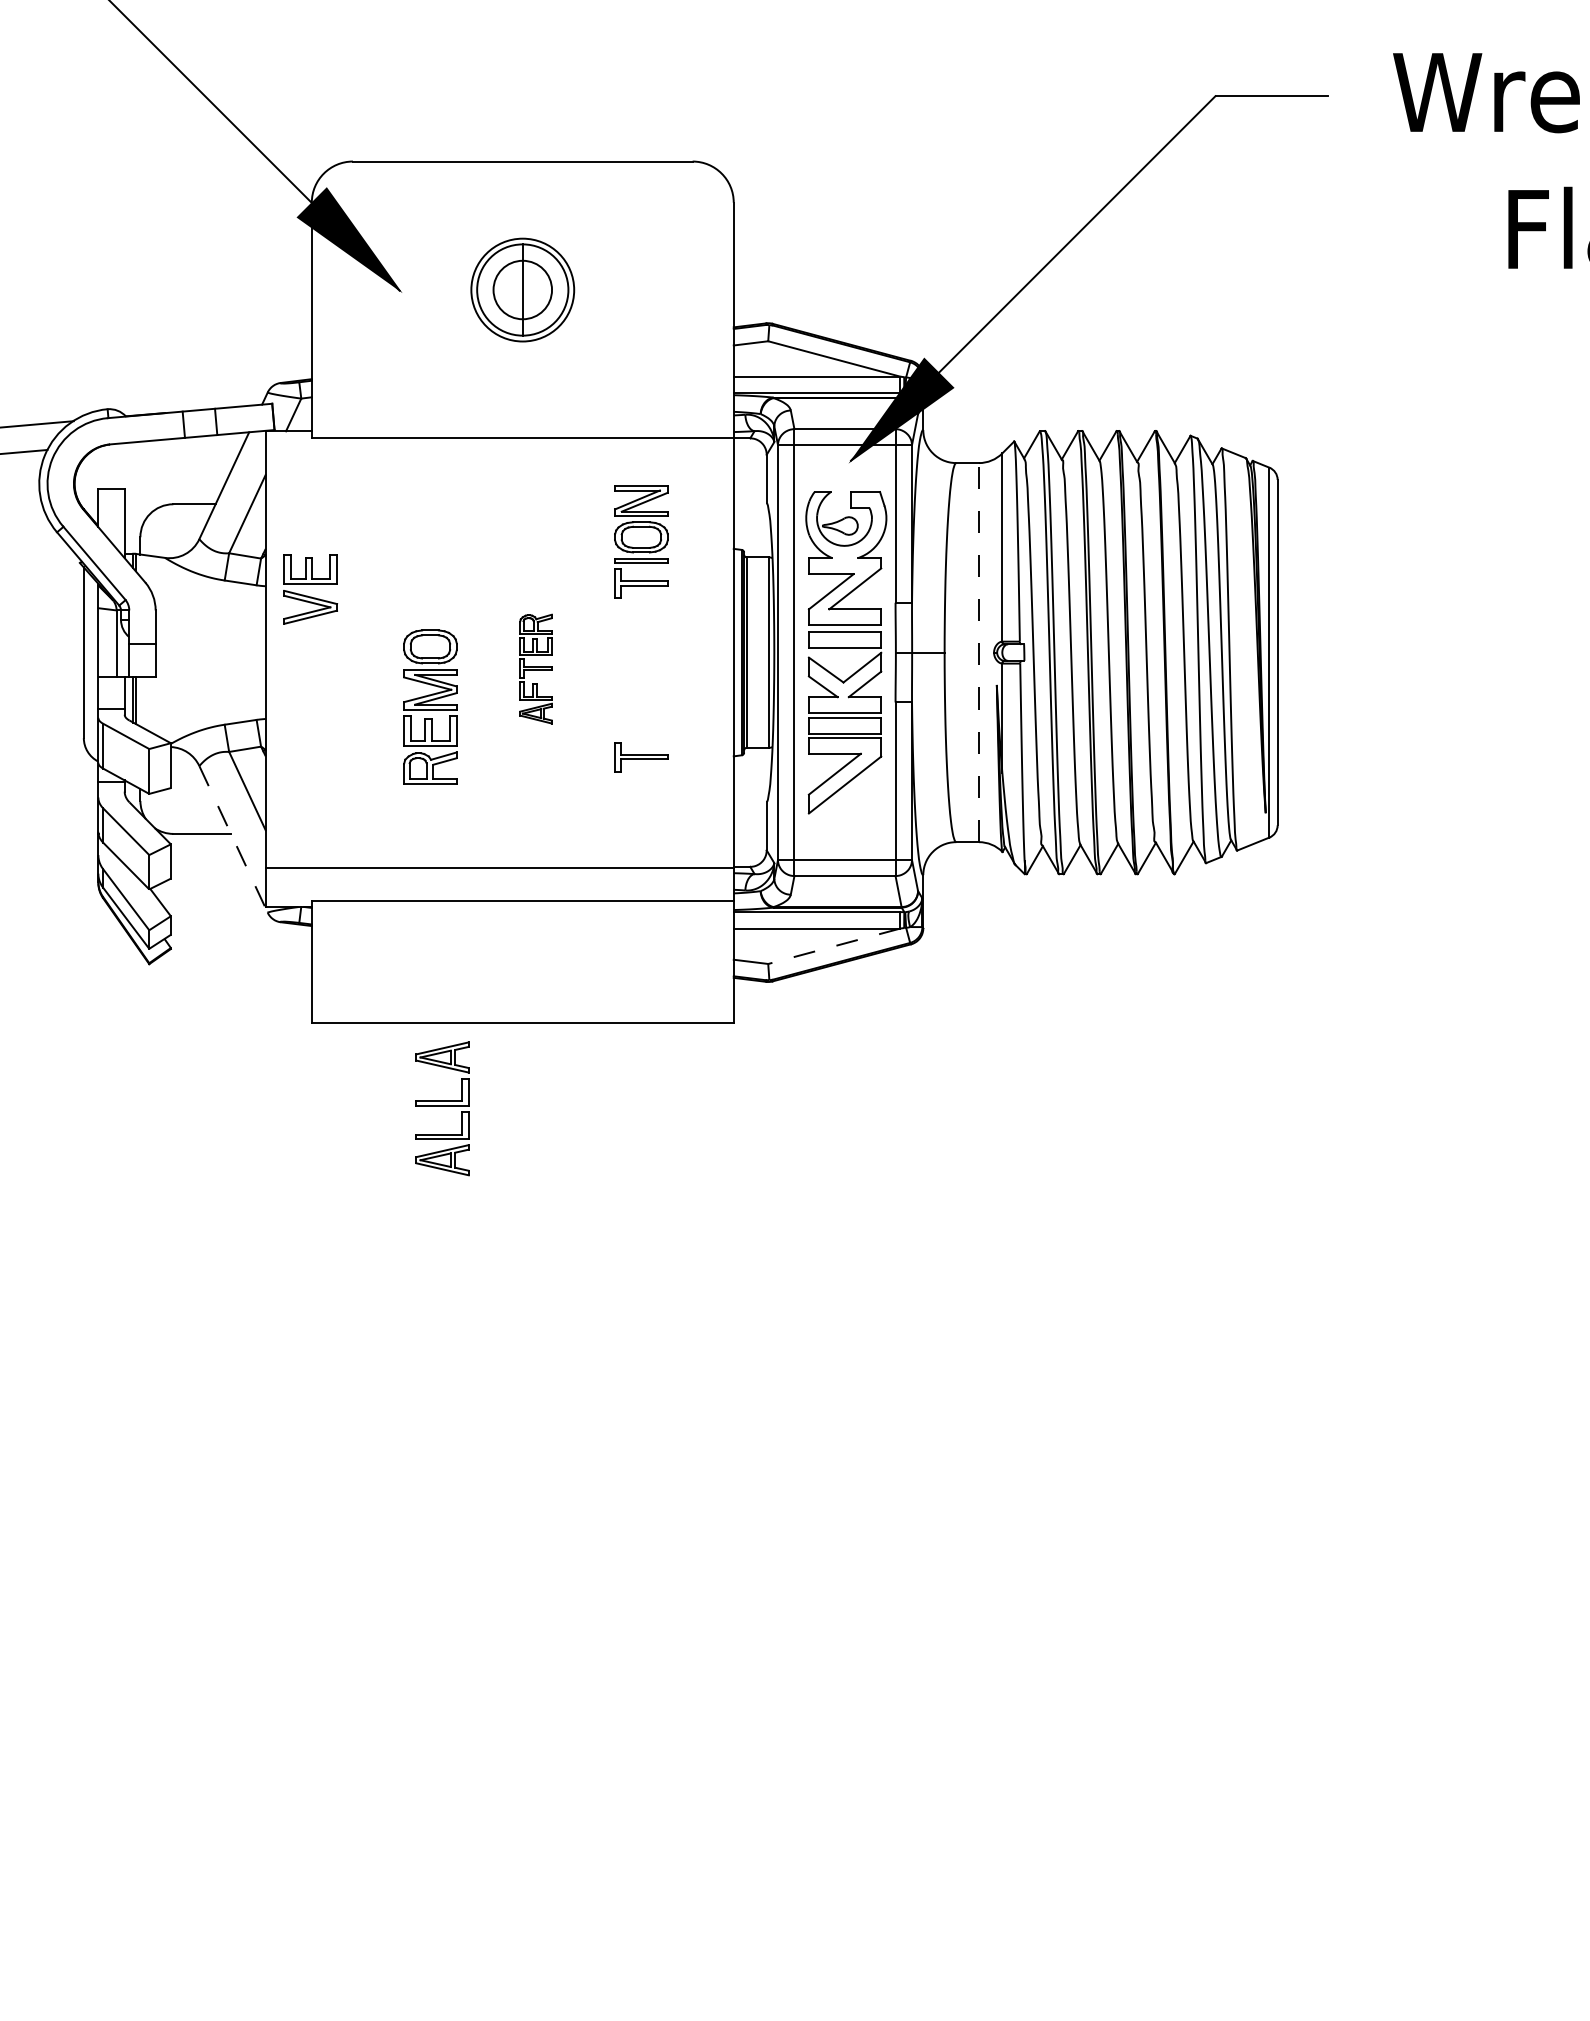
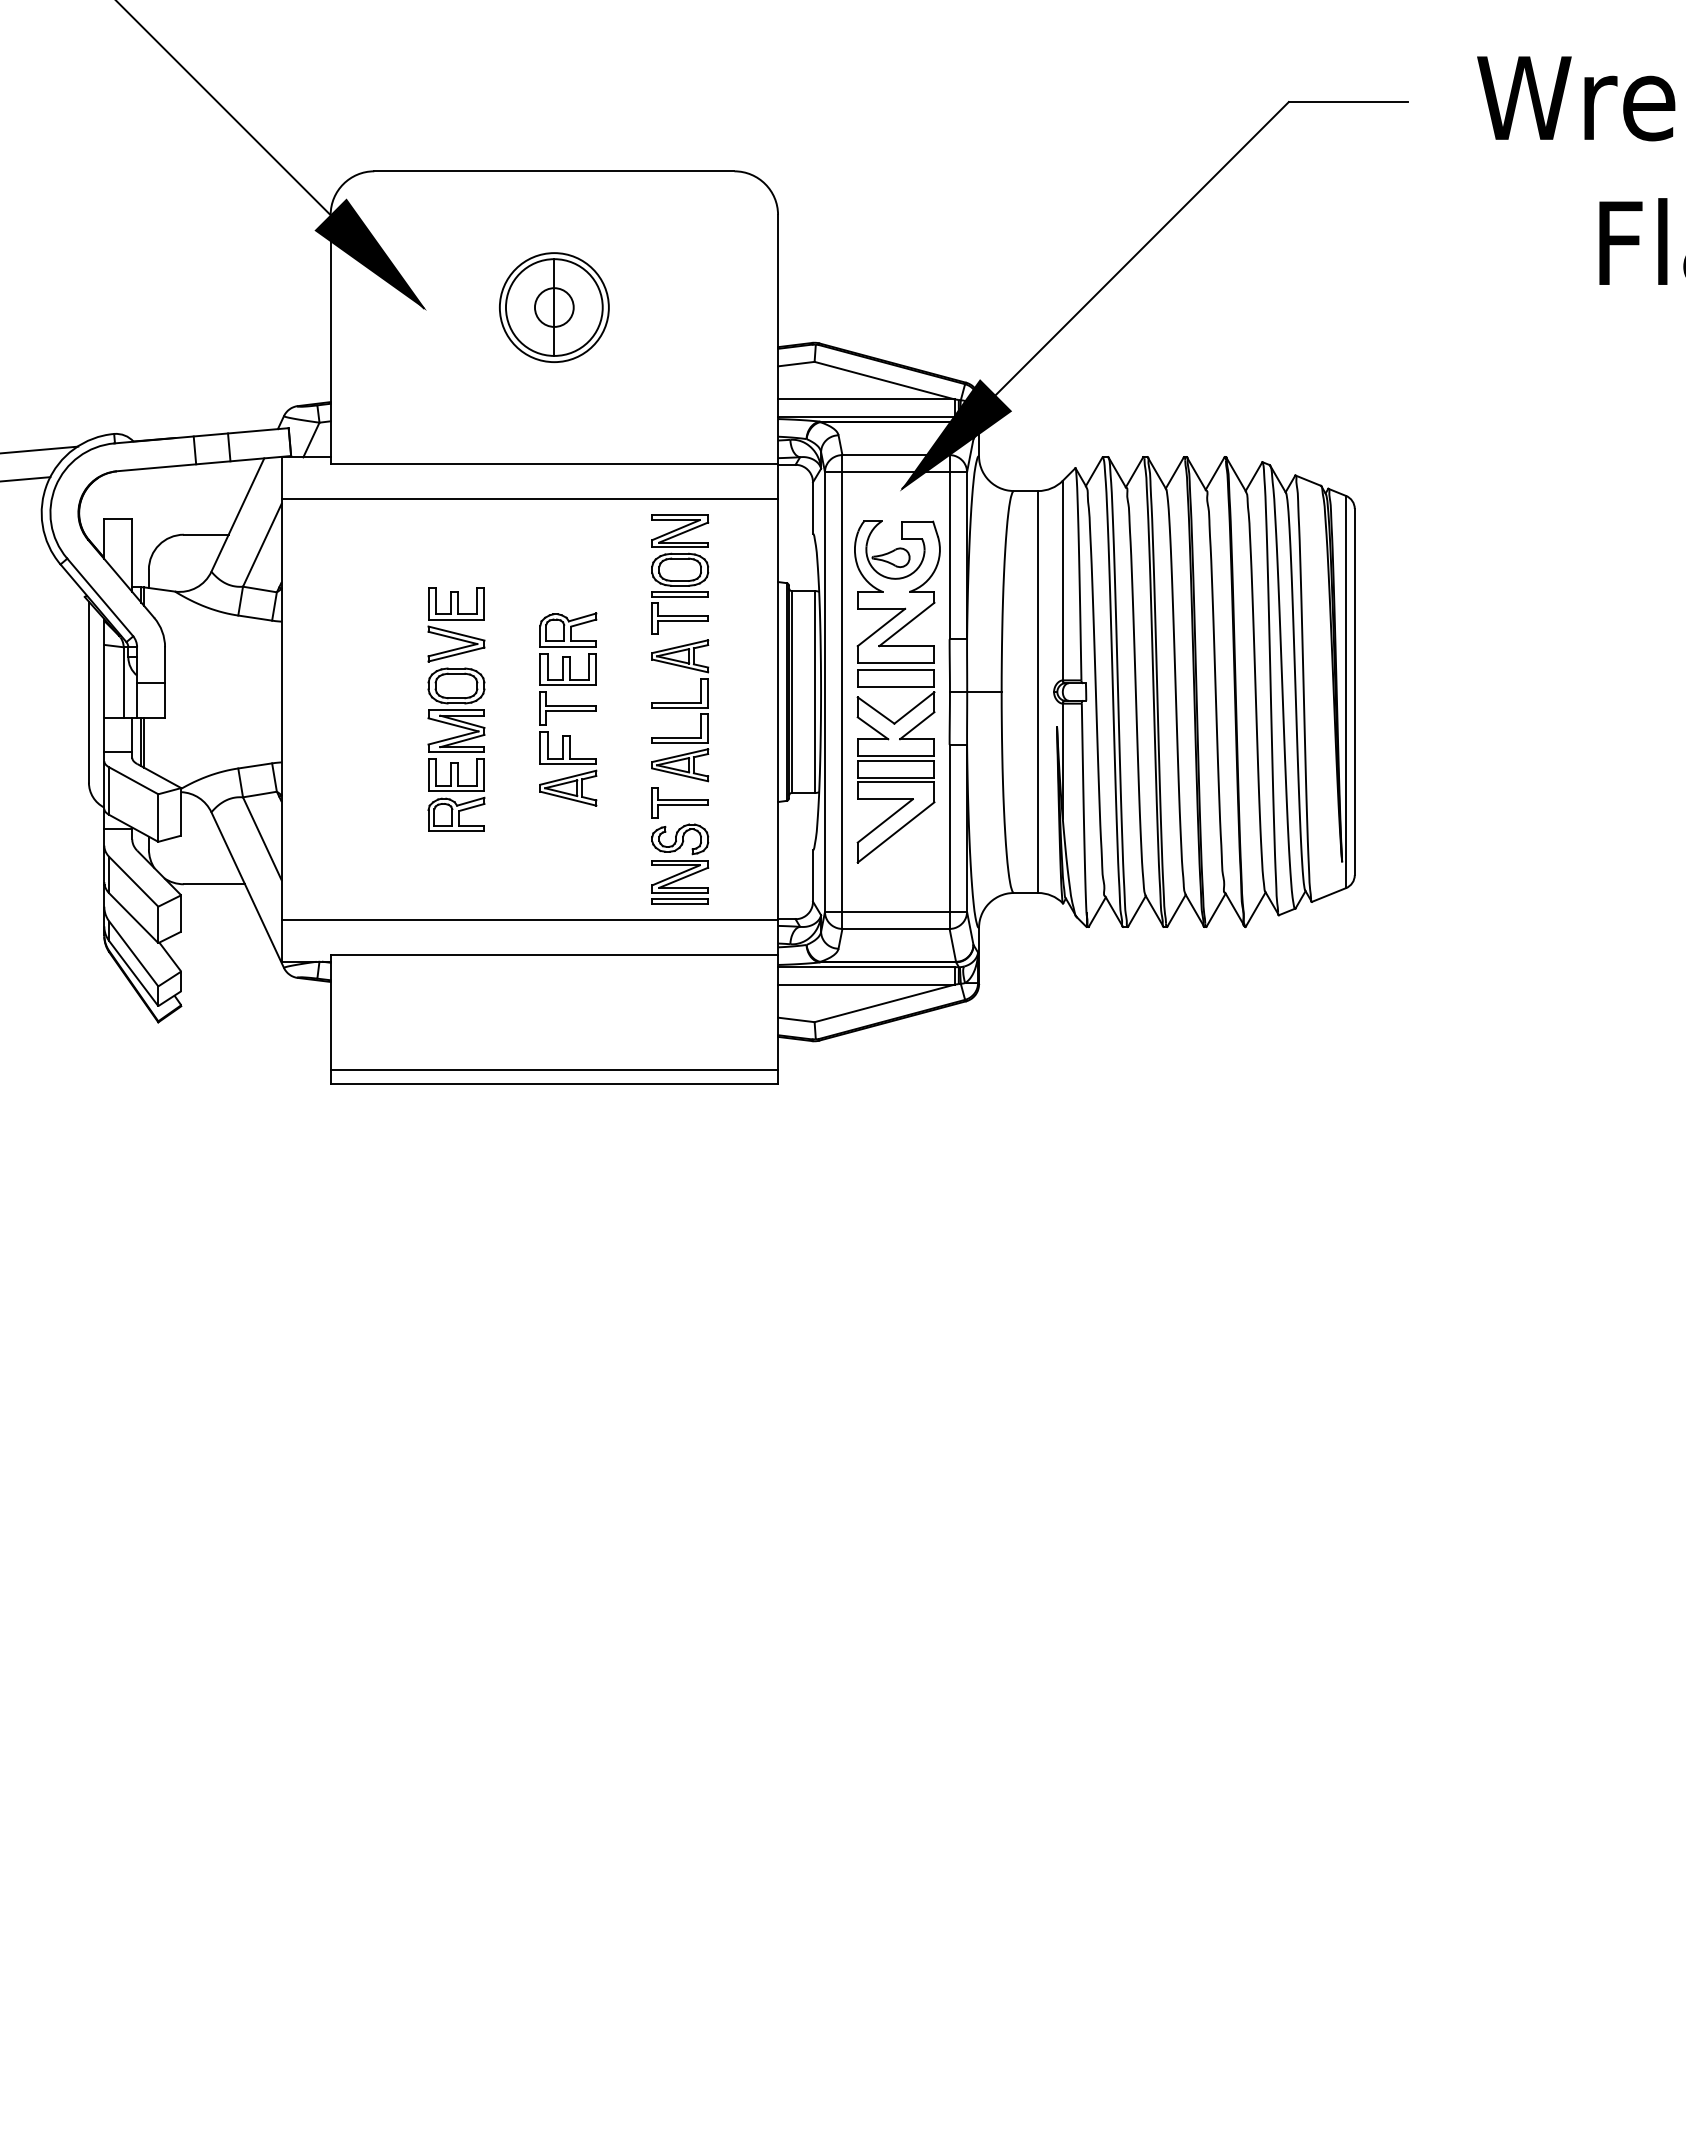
circle: (521, 289) -> (553, 307), size x0.62
line: (499, 471) -> (529, 499), added
part: (310, 588) -> (456, 624), moved
line: (979, 653) -> (1038, 692), dashed -> solid
part: (536, 669) -> (568, 709), size x1.67
part: (641, 814) -> (680, 863), added
line: (233, 839) -> (247, 890), dashed -> solid
line: (834, 946) -> (884, 1003), dashed -> solid
line: (522, 1009) -> (554, 1070), added
part: (442, 1108) -> (680, 710), moved

